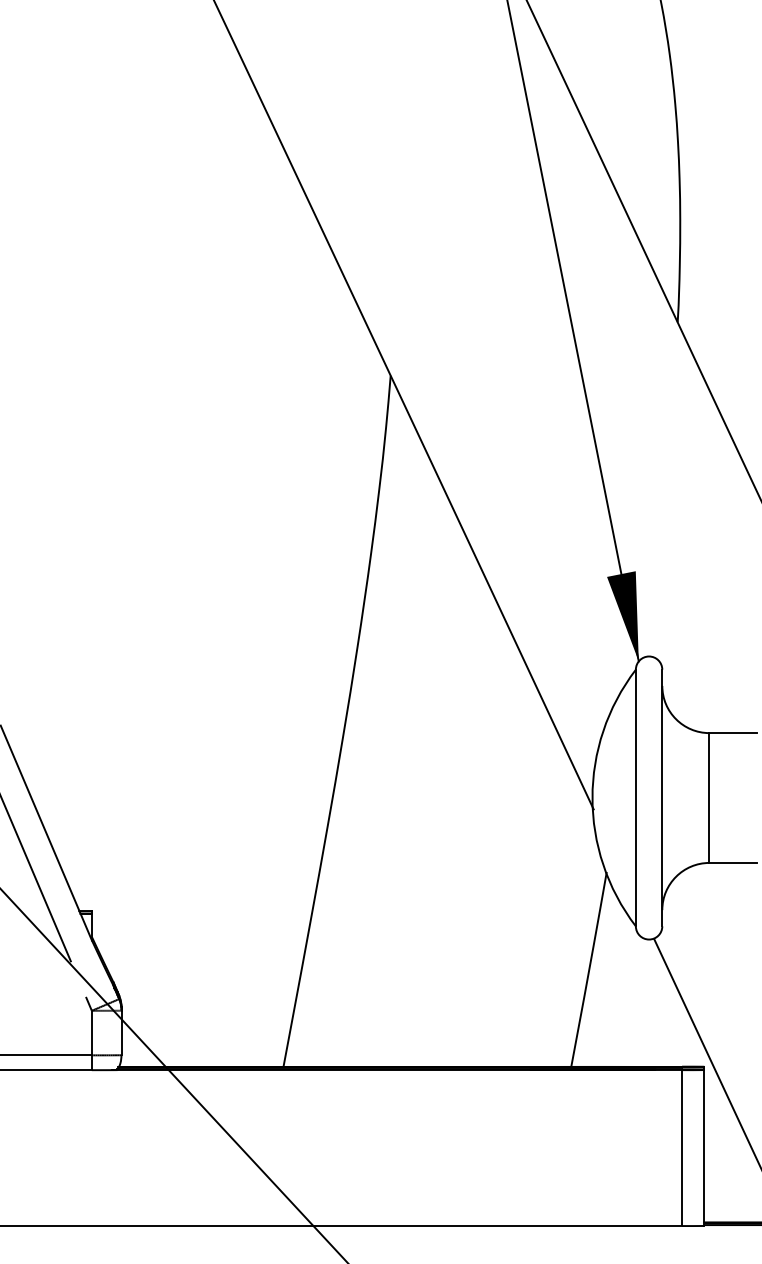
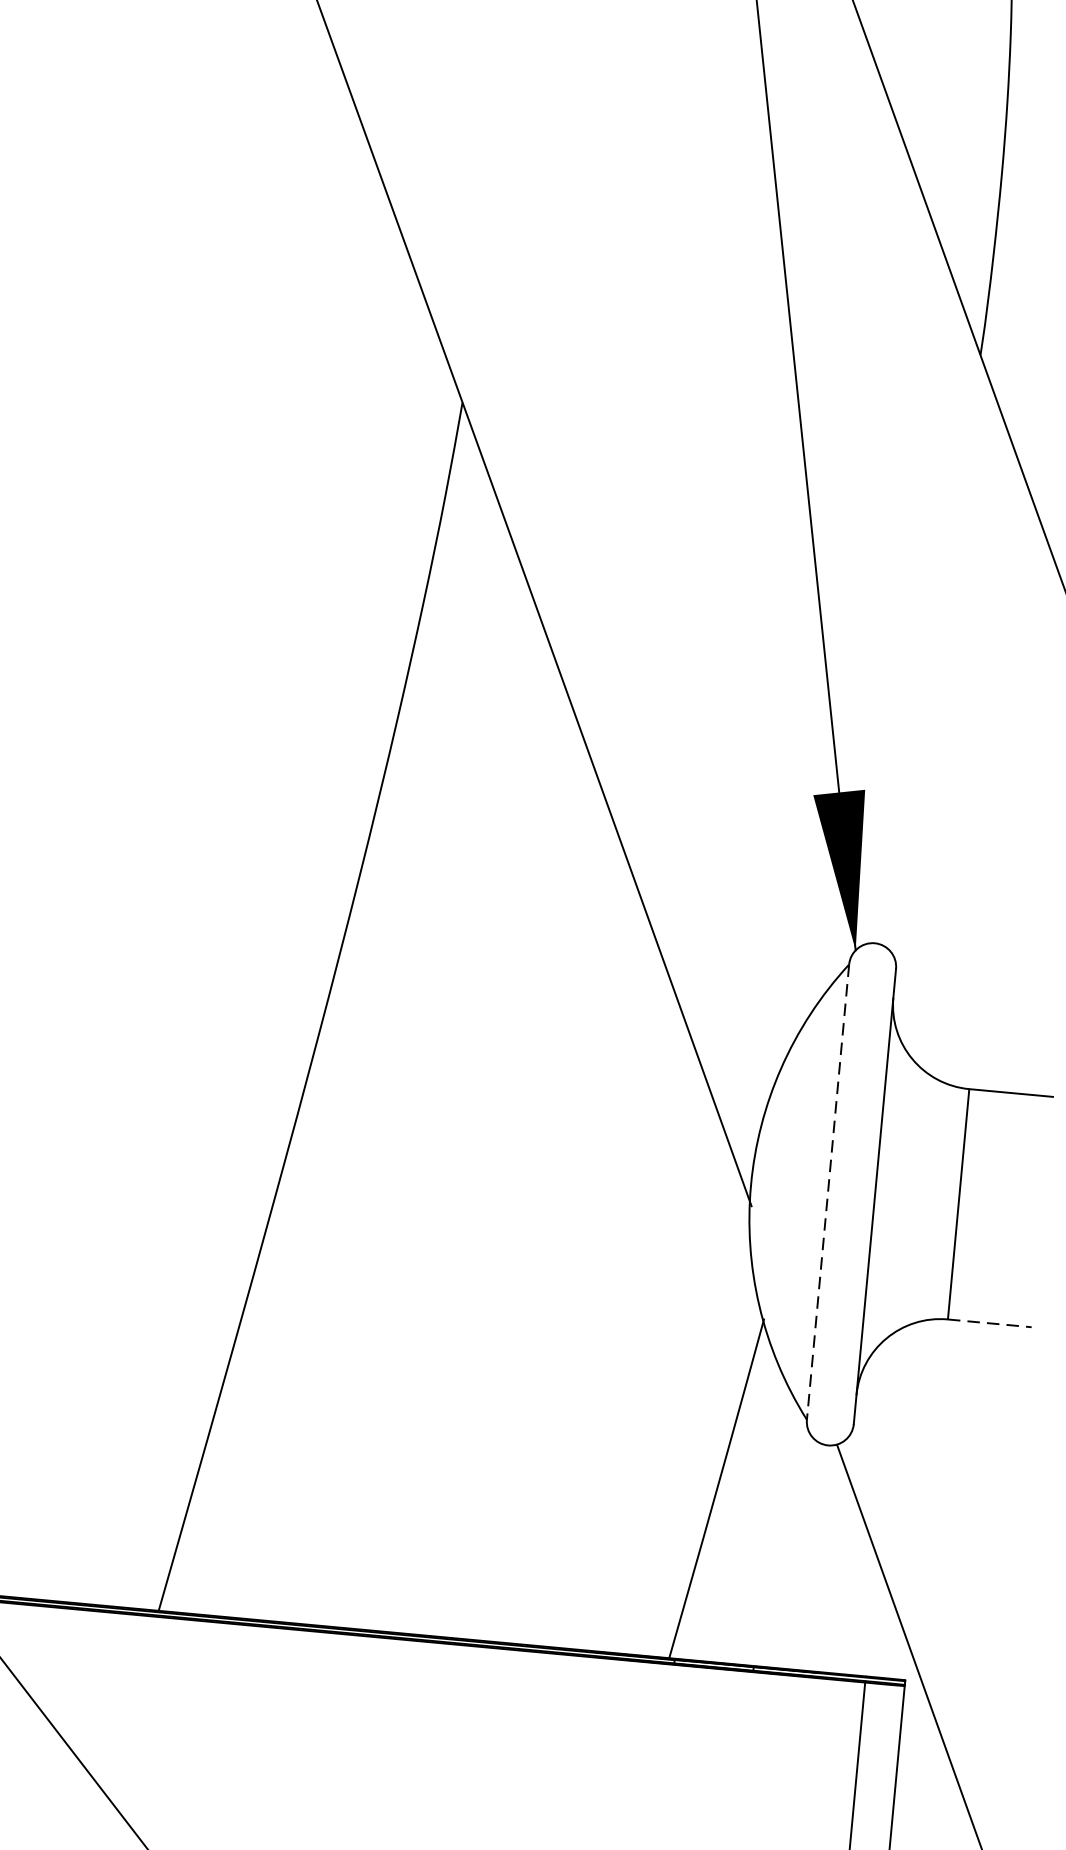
line: (635, 798) -> (827, 1192), solid -> dashed
line: (733, 862) -> (990, 1322), solid -> dashed

